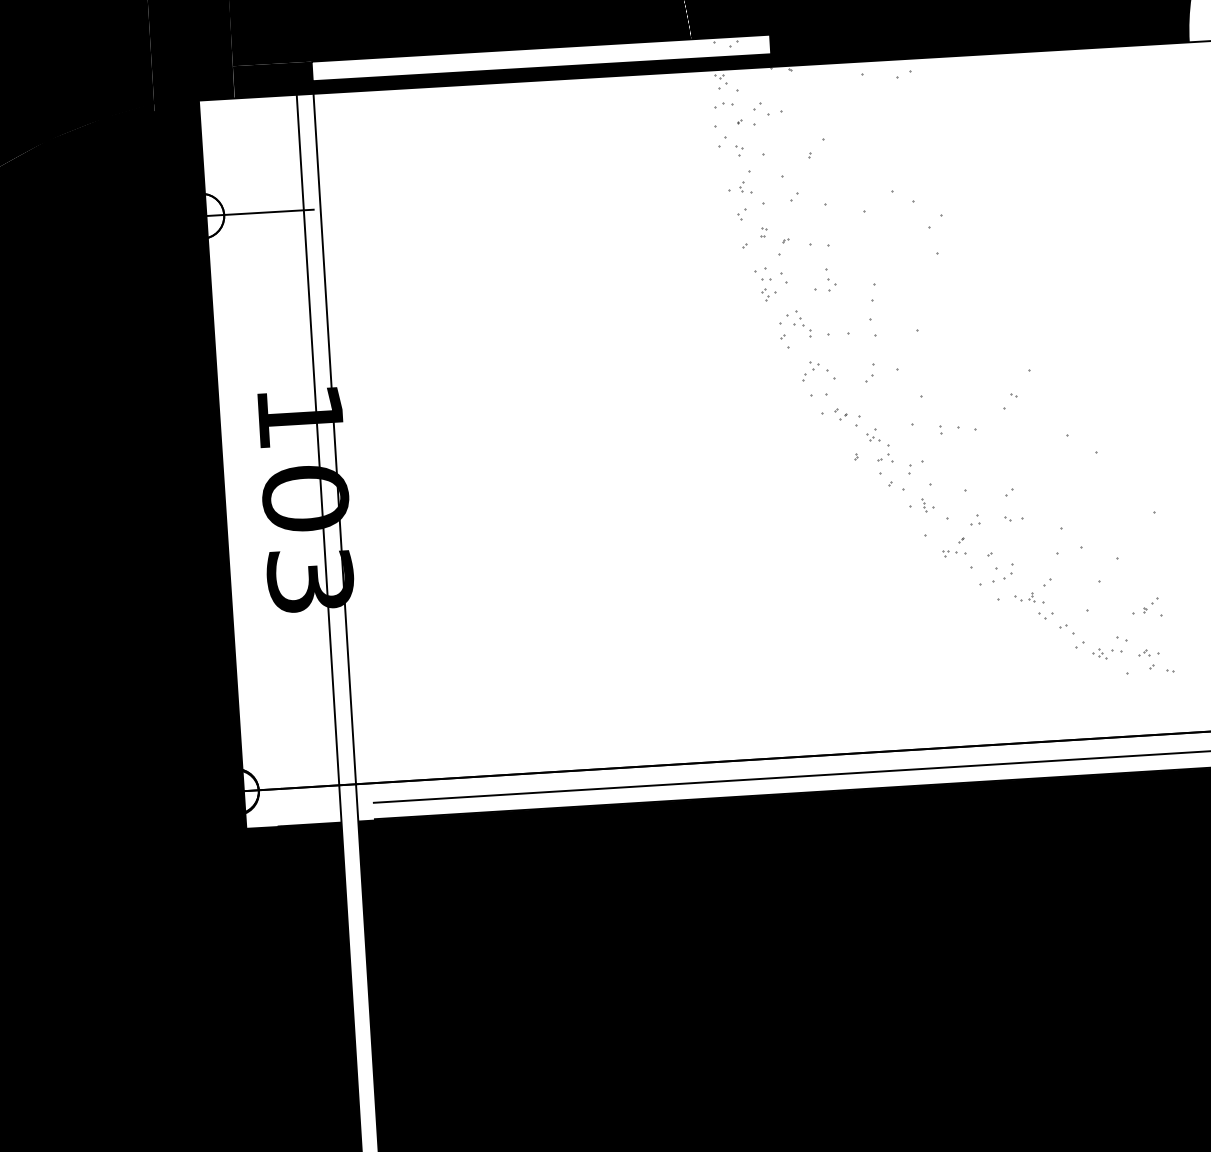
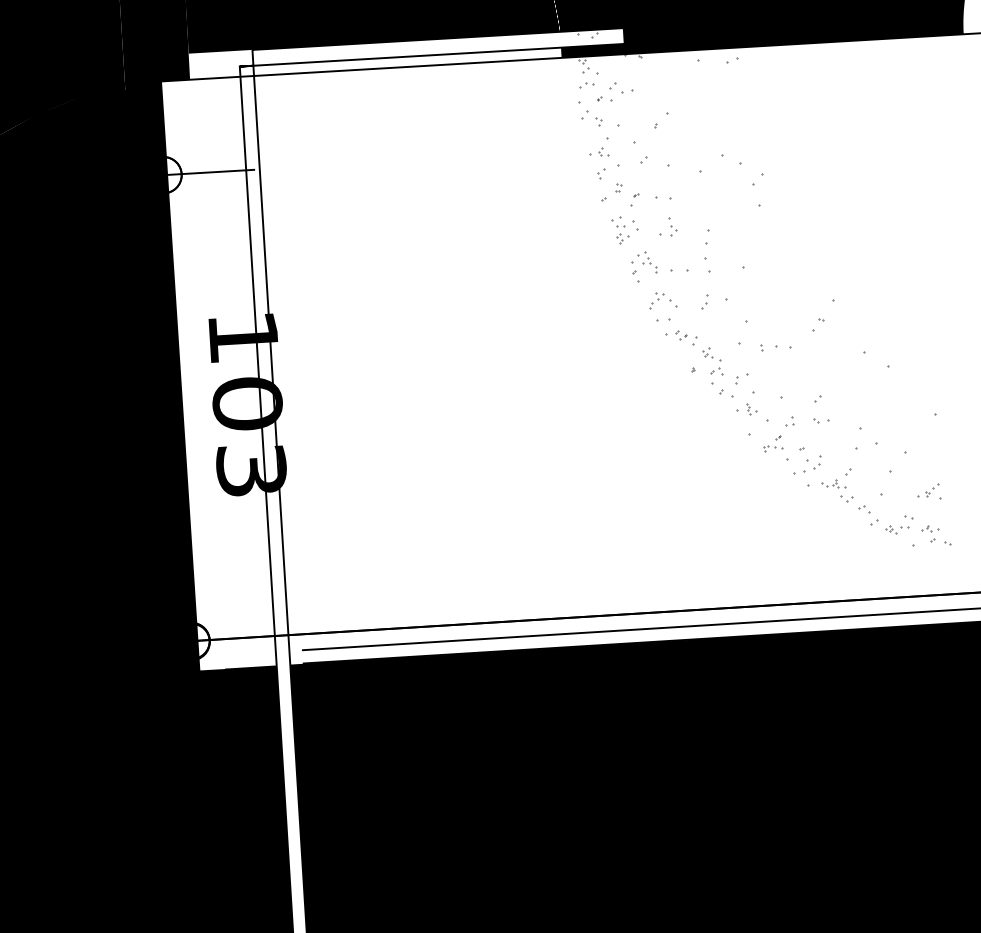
fill: (464, 78) -> (376, 63), removed

